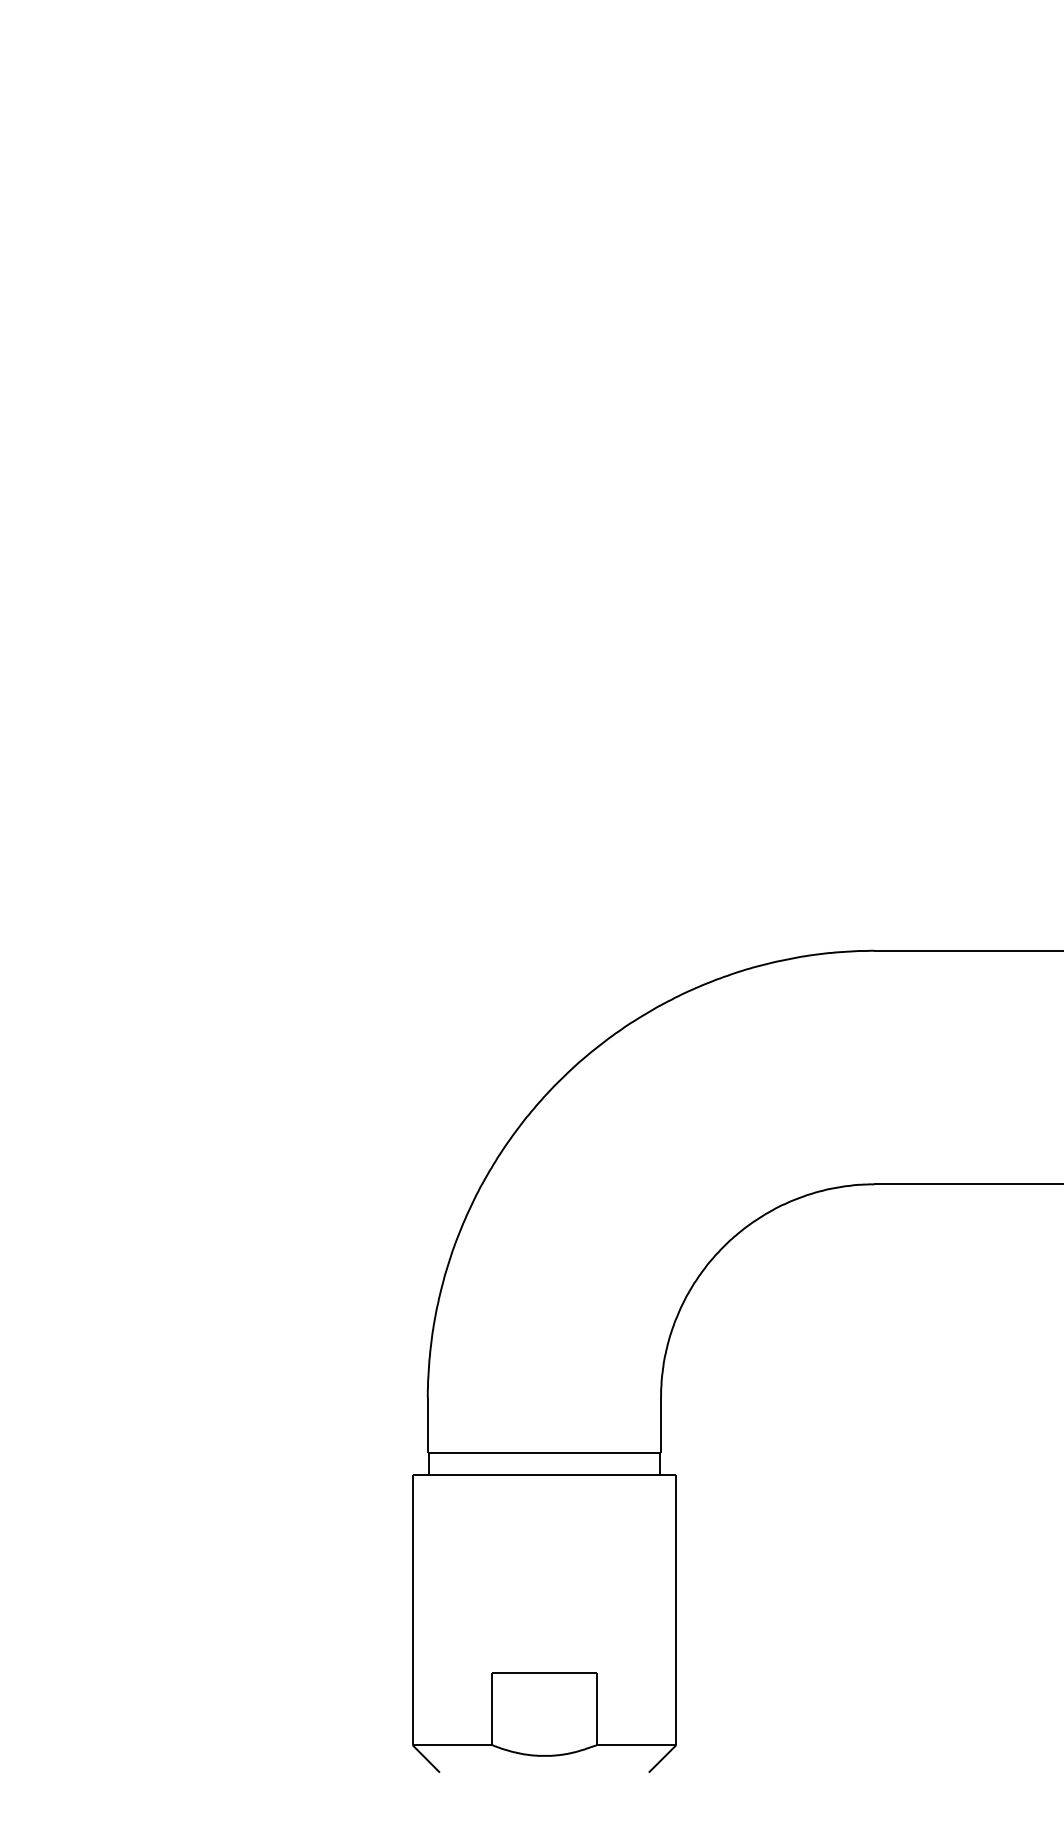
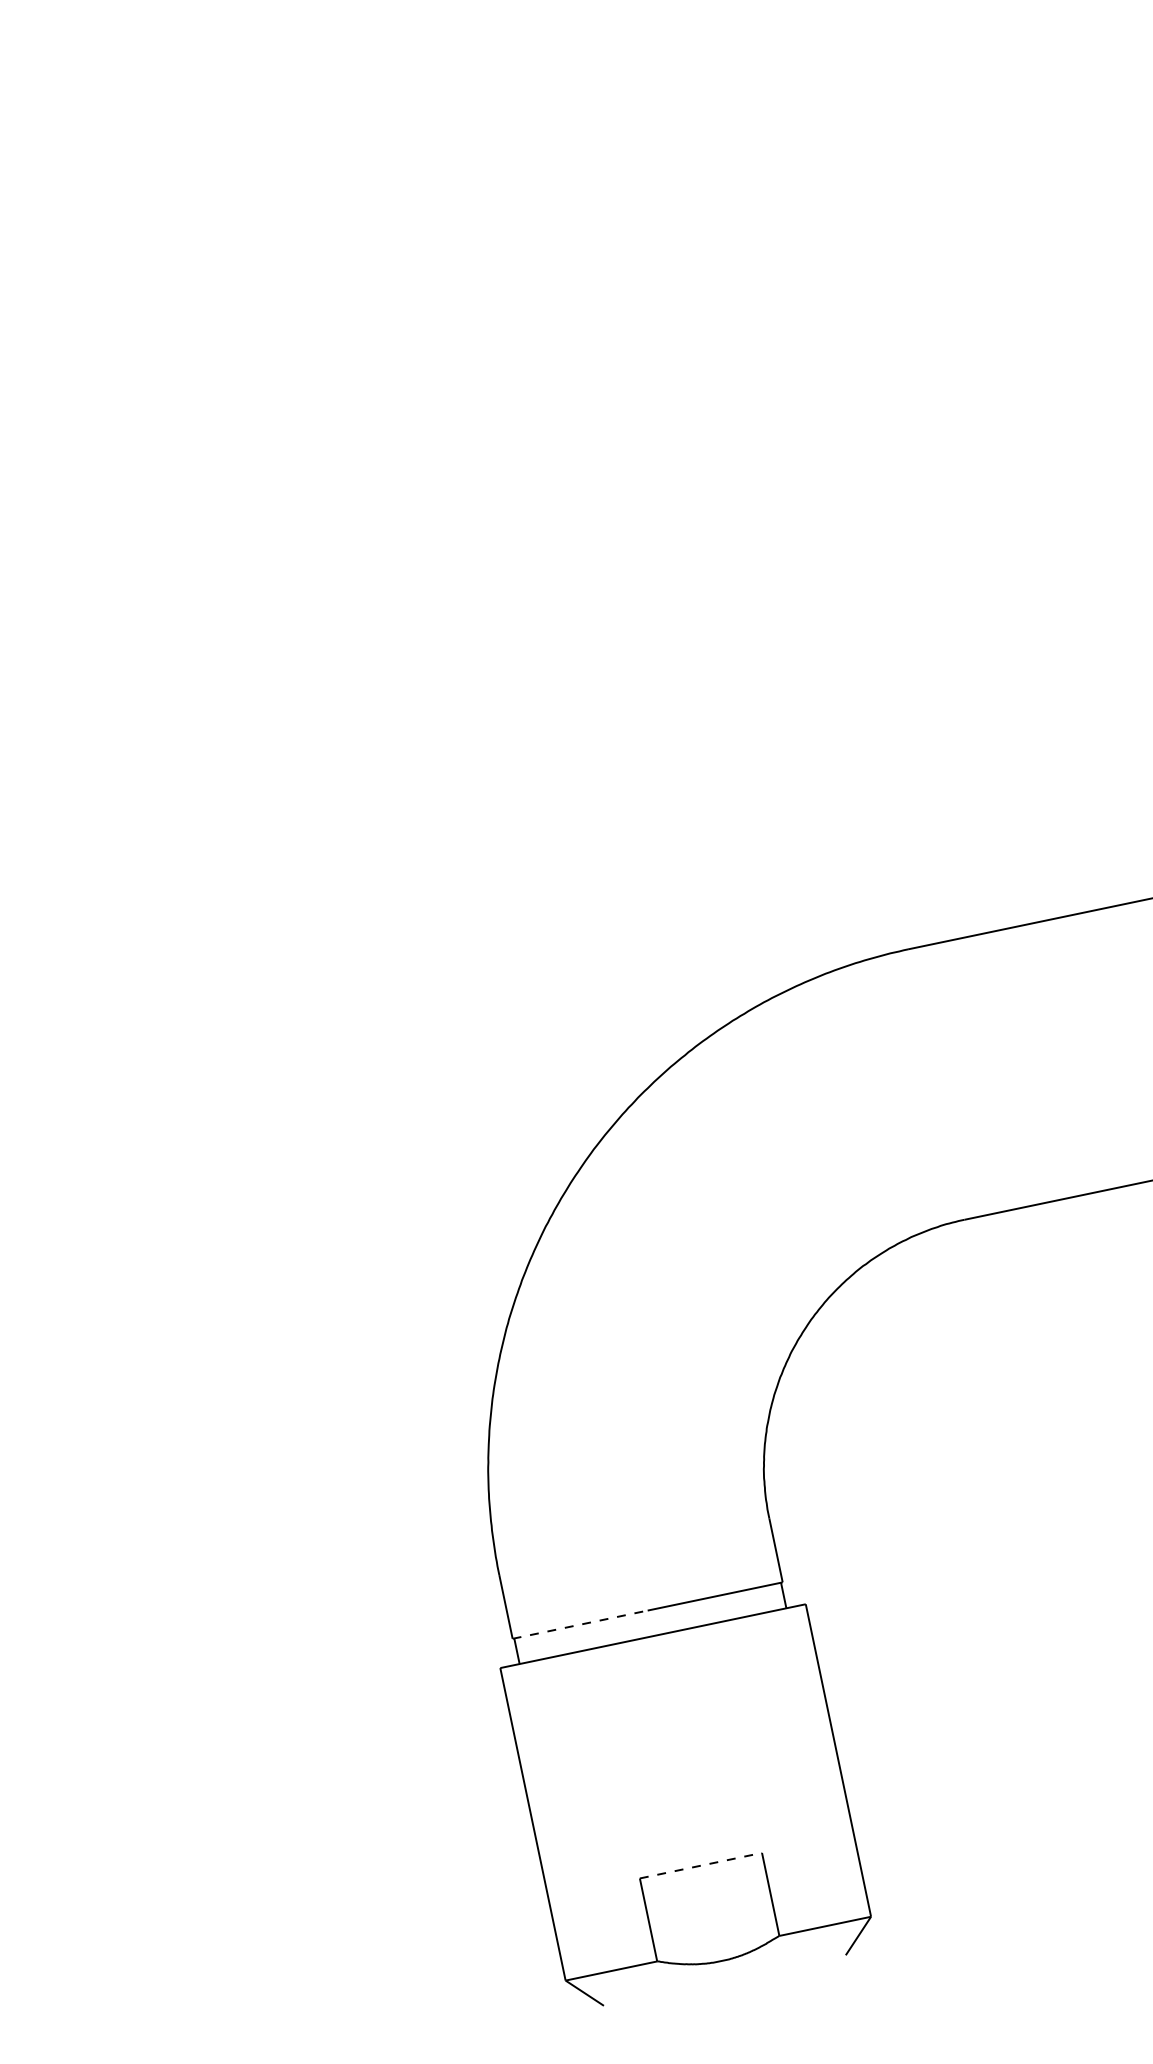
line: (486, 1453) -> (580, 1625), solid -> dashed
line: (544, 1673) -> (701, 1865), solid -> dashed

